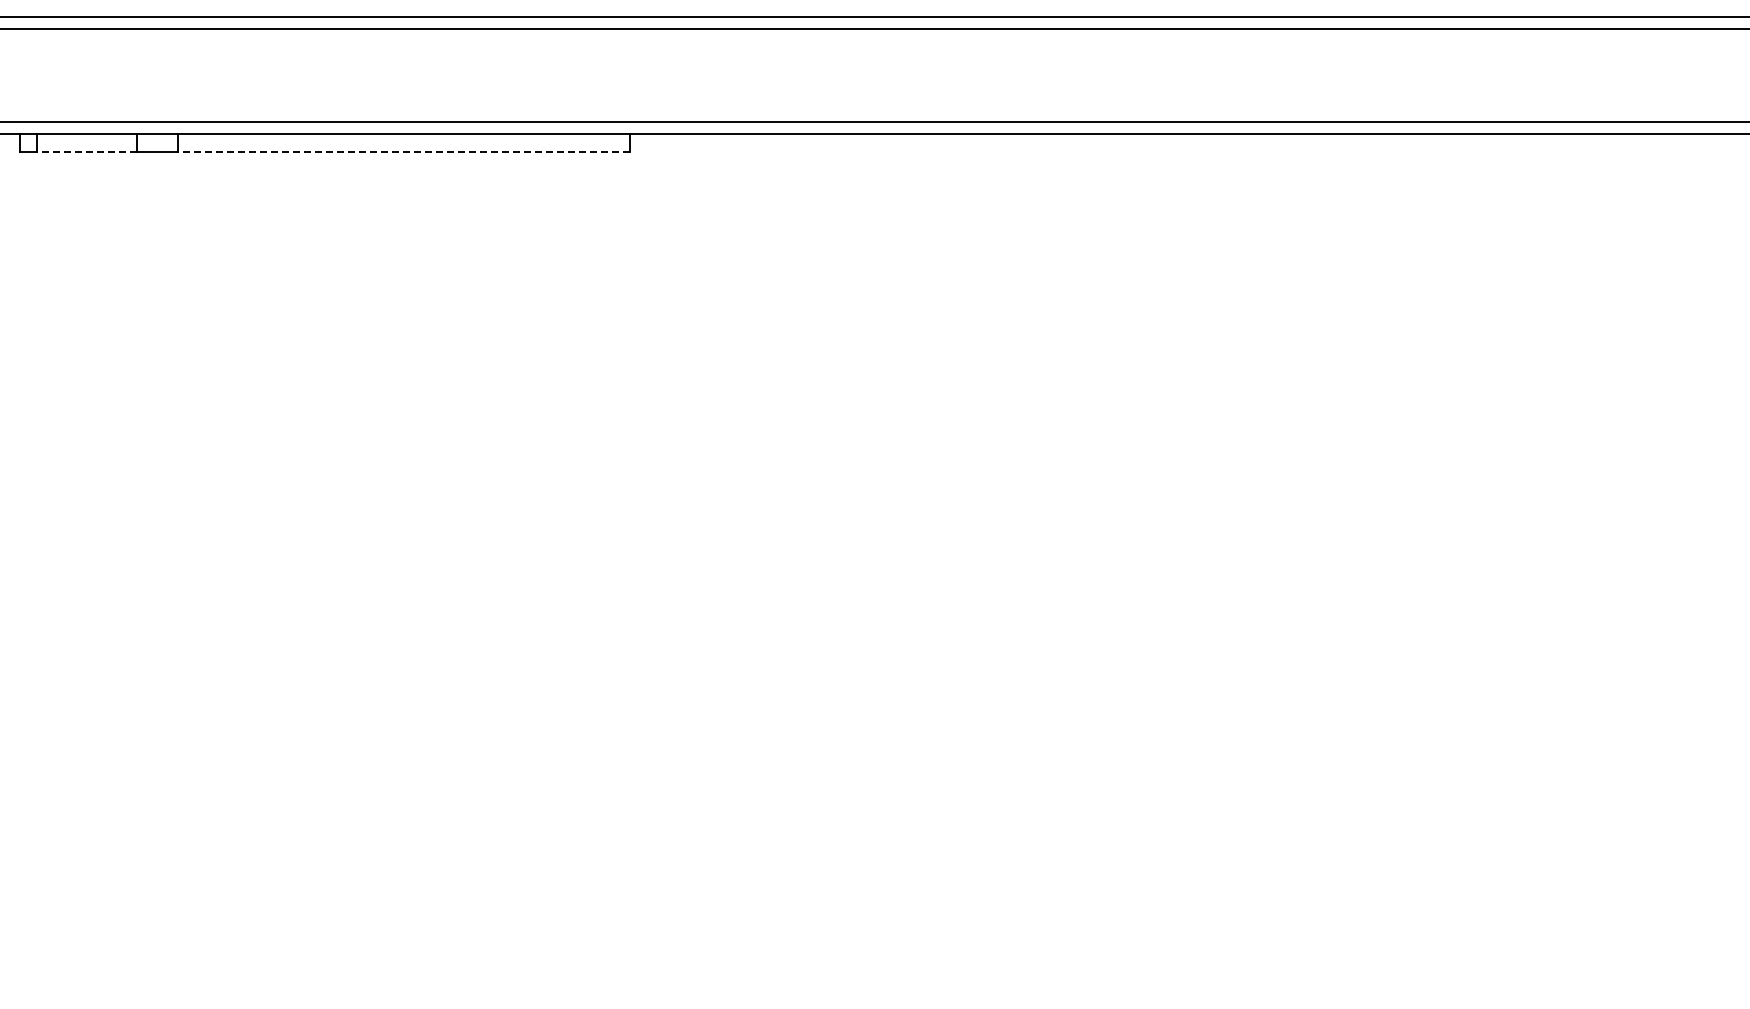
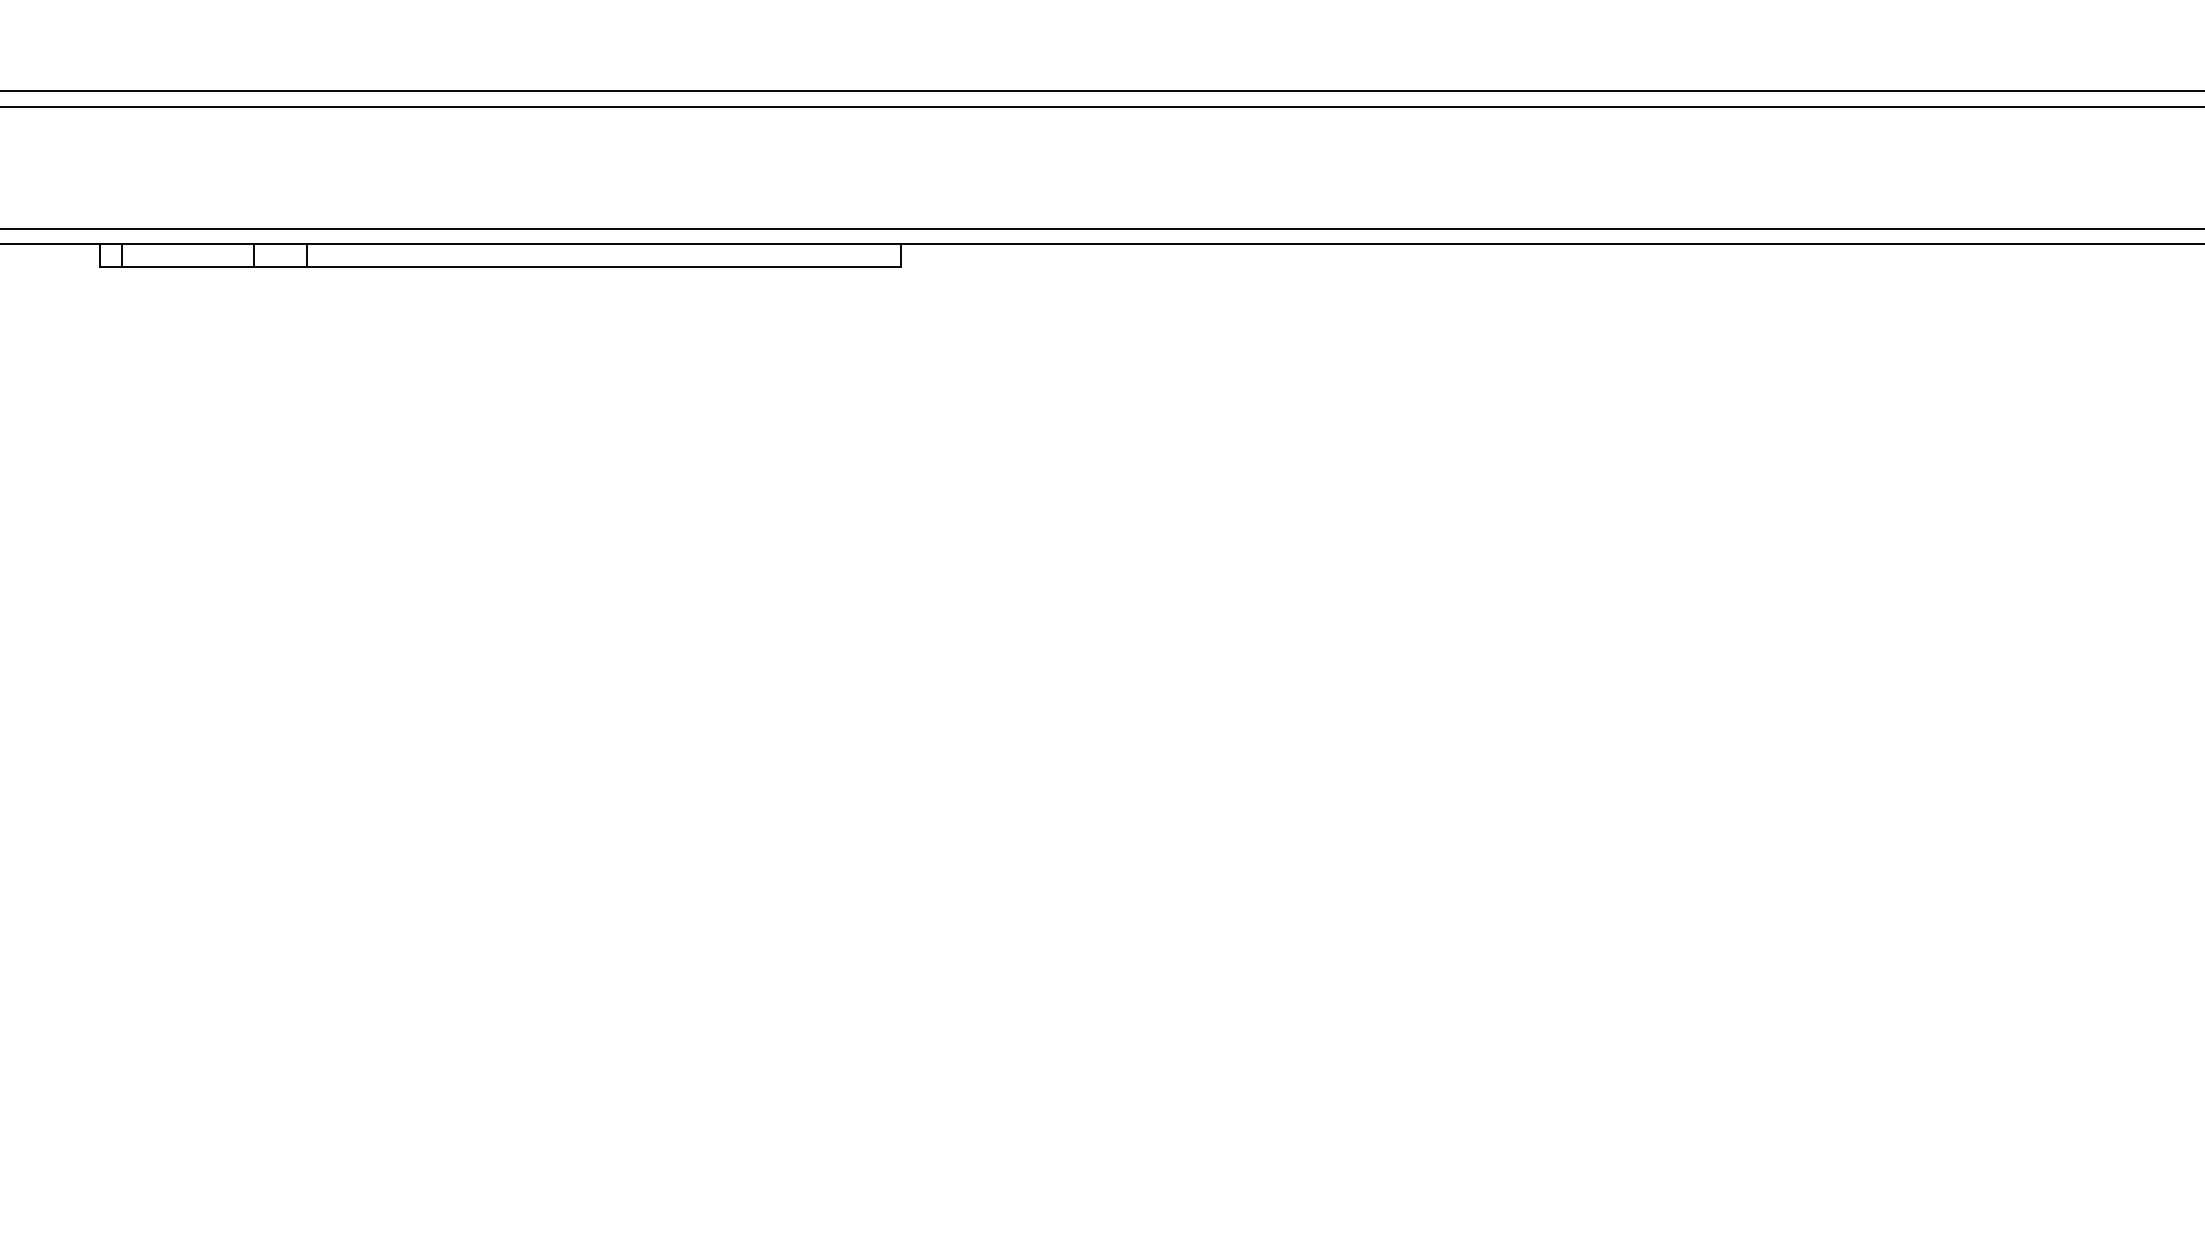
line: (86, 151) -> (187, 267), dashed -> solid
line: (403, 151) -> (603, 267), dashed -> solid

